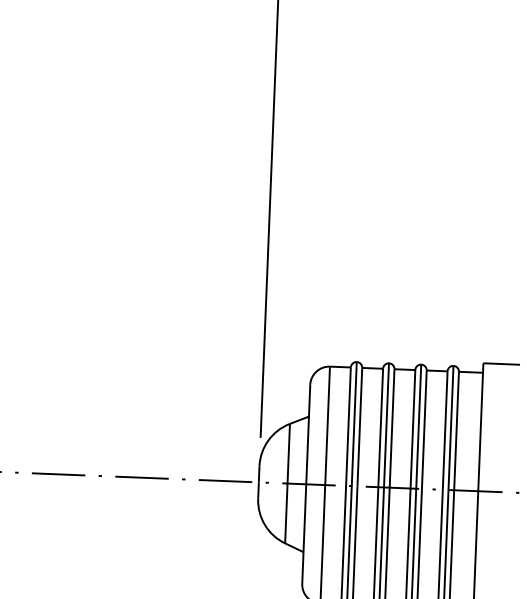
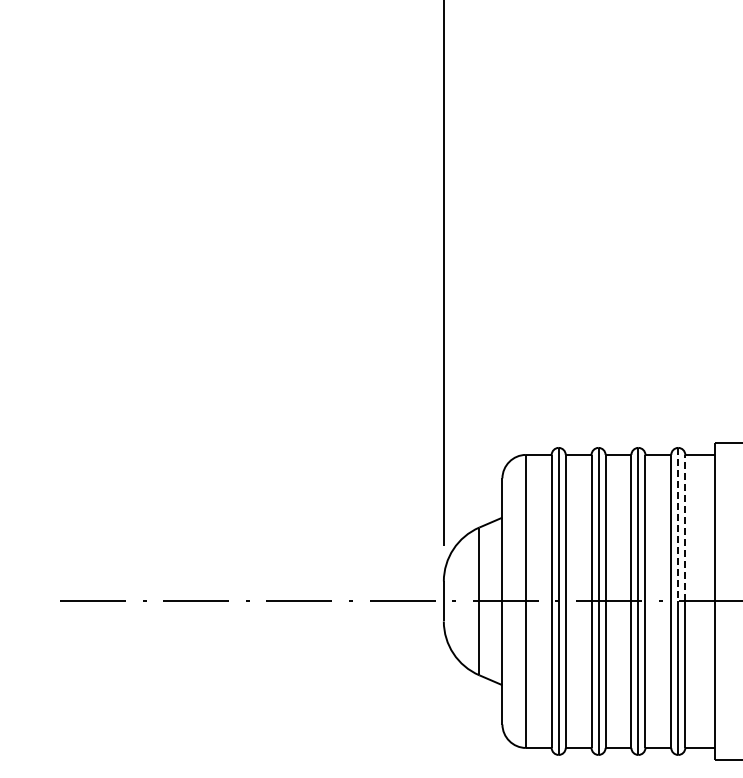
line: (451, 427) -> (678, 524), solid -> dashed
line: (456, 430) -> (685, 527), solid -> dashed

